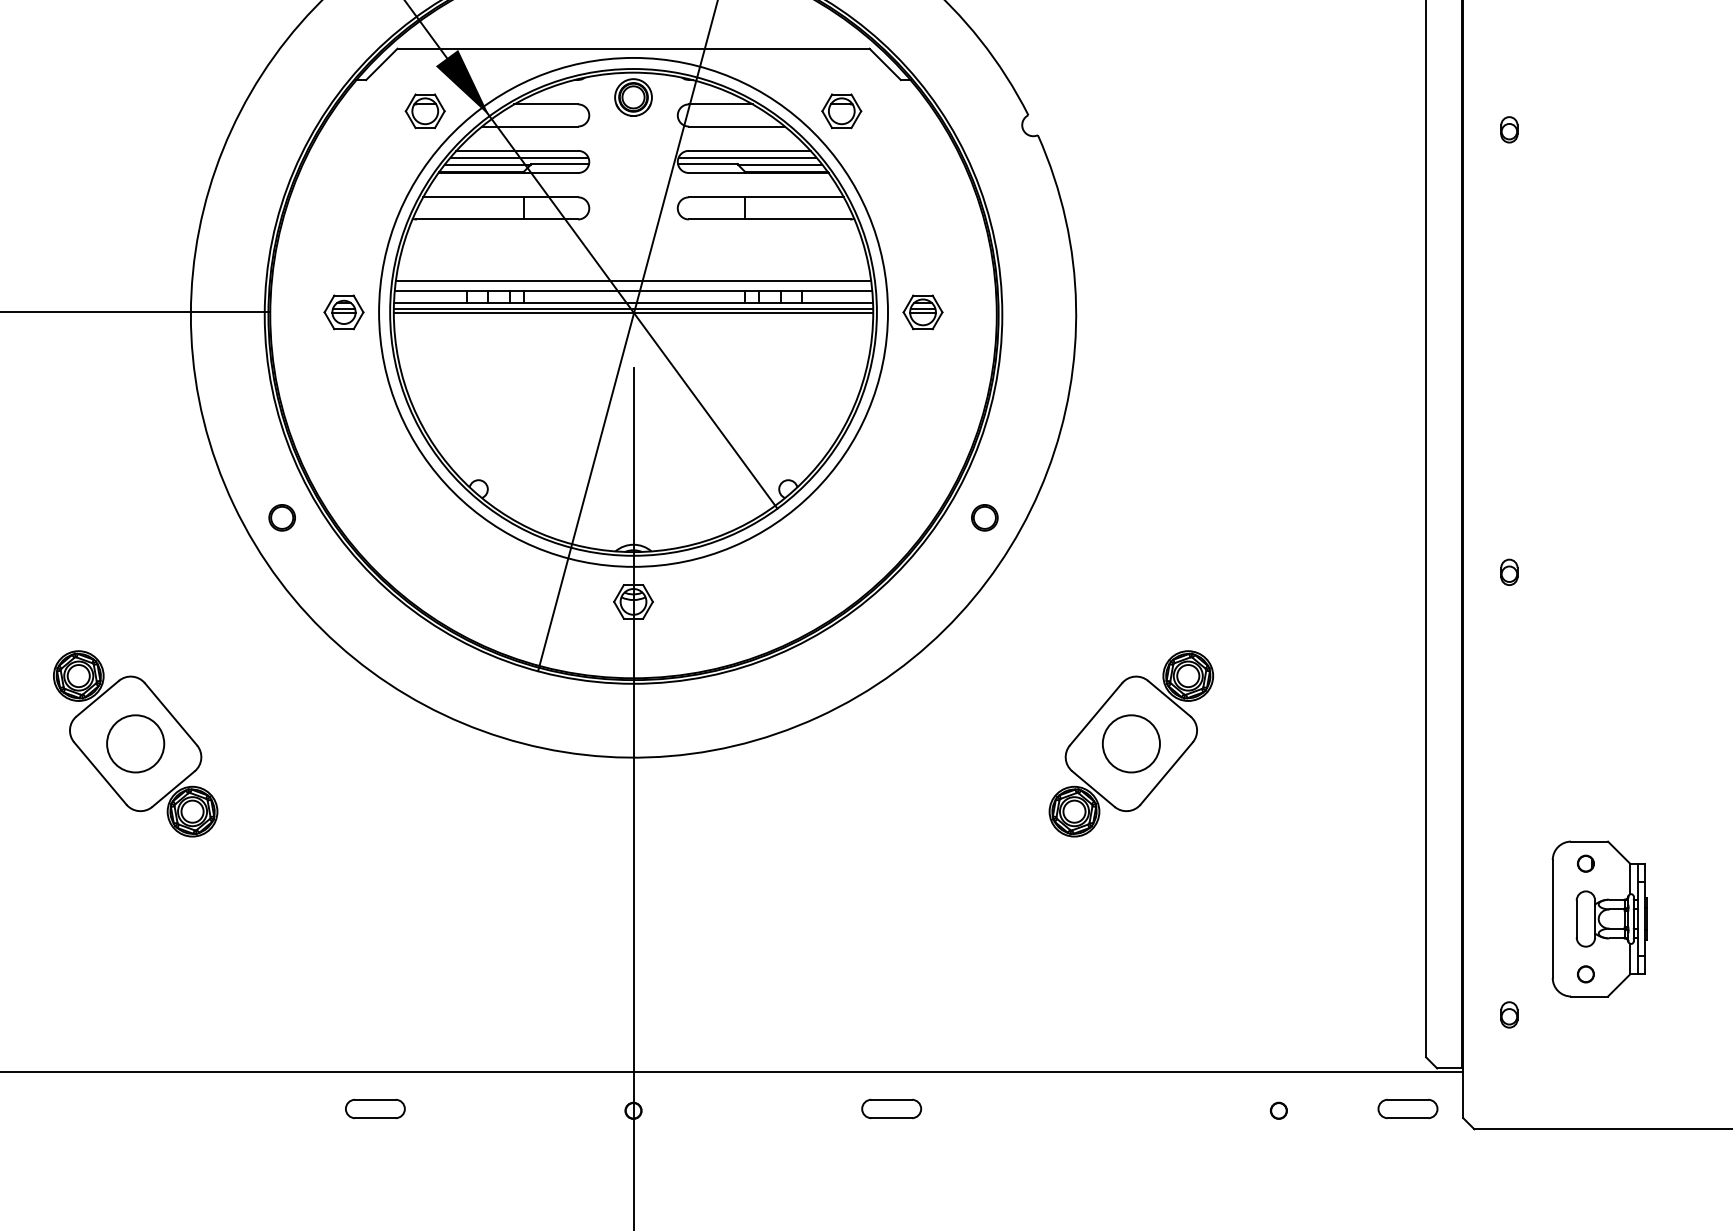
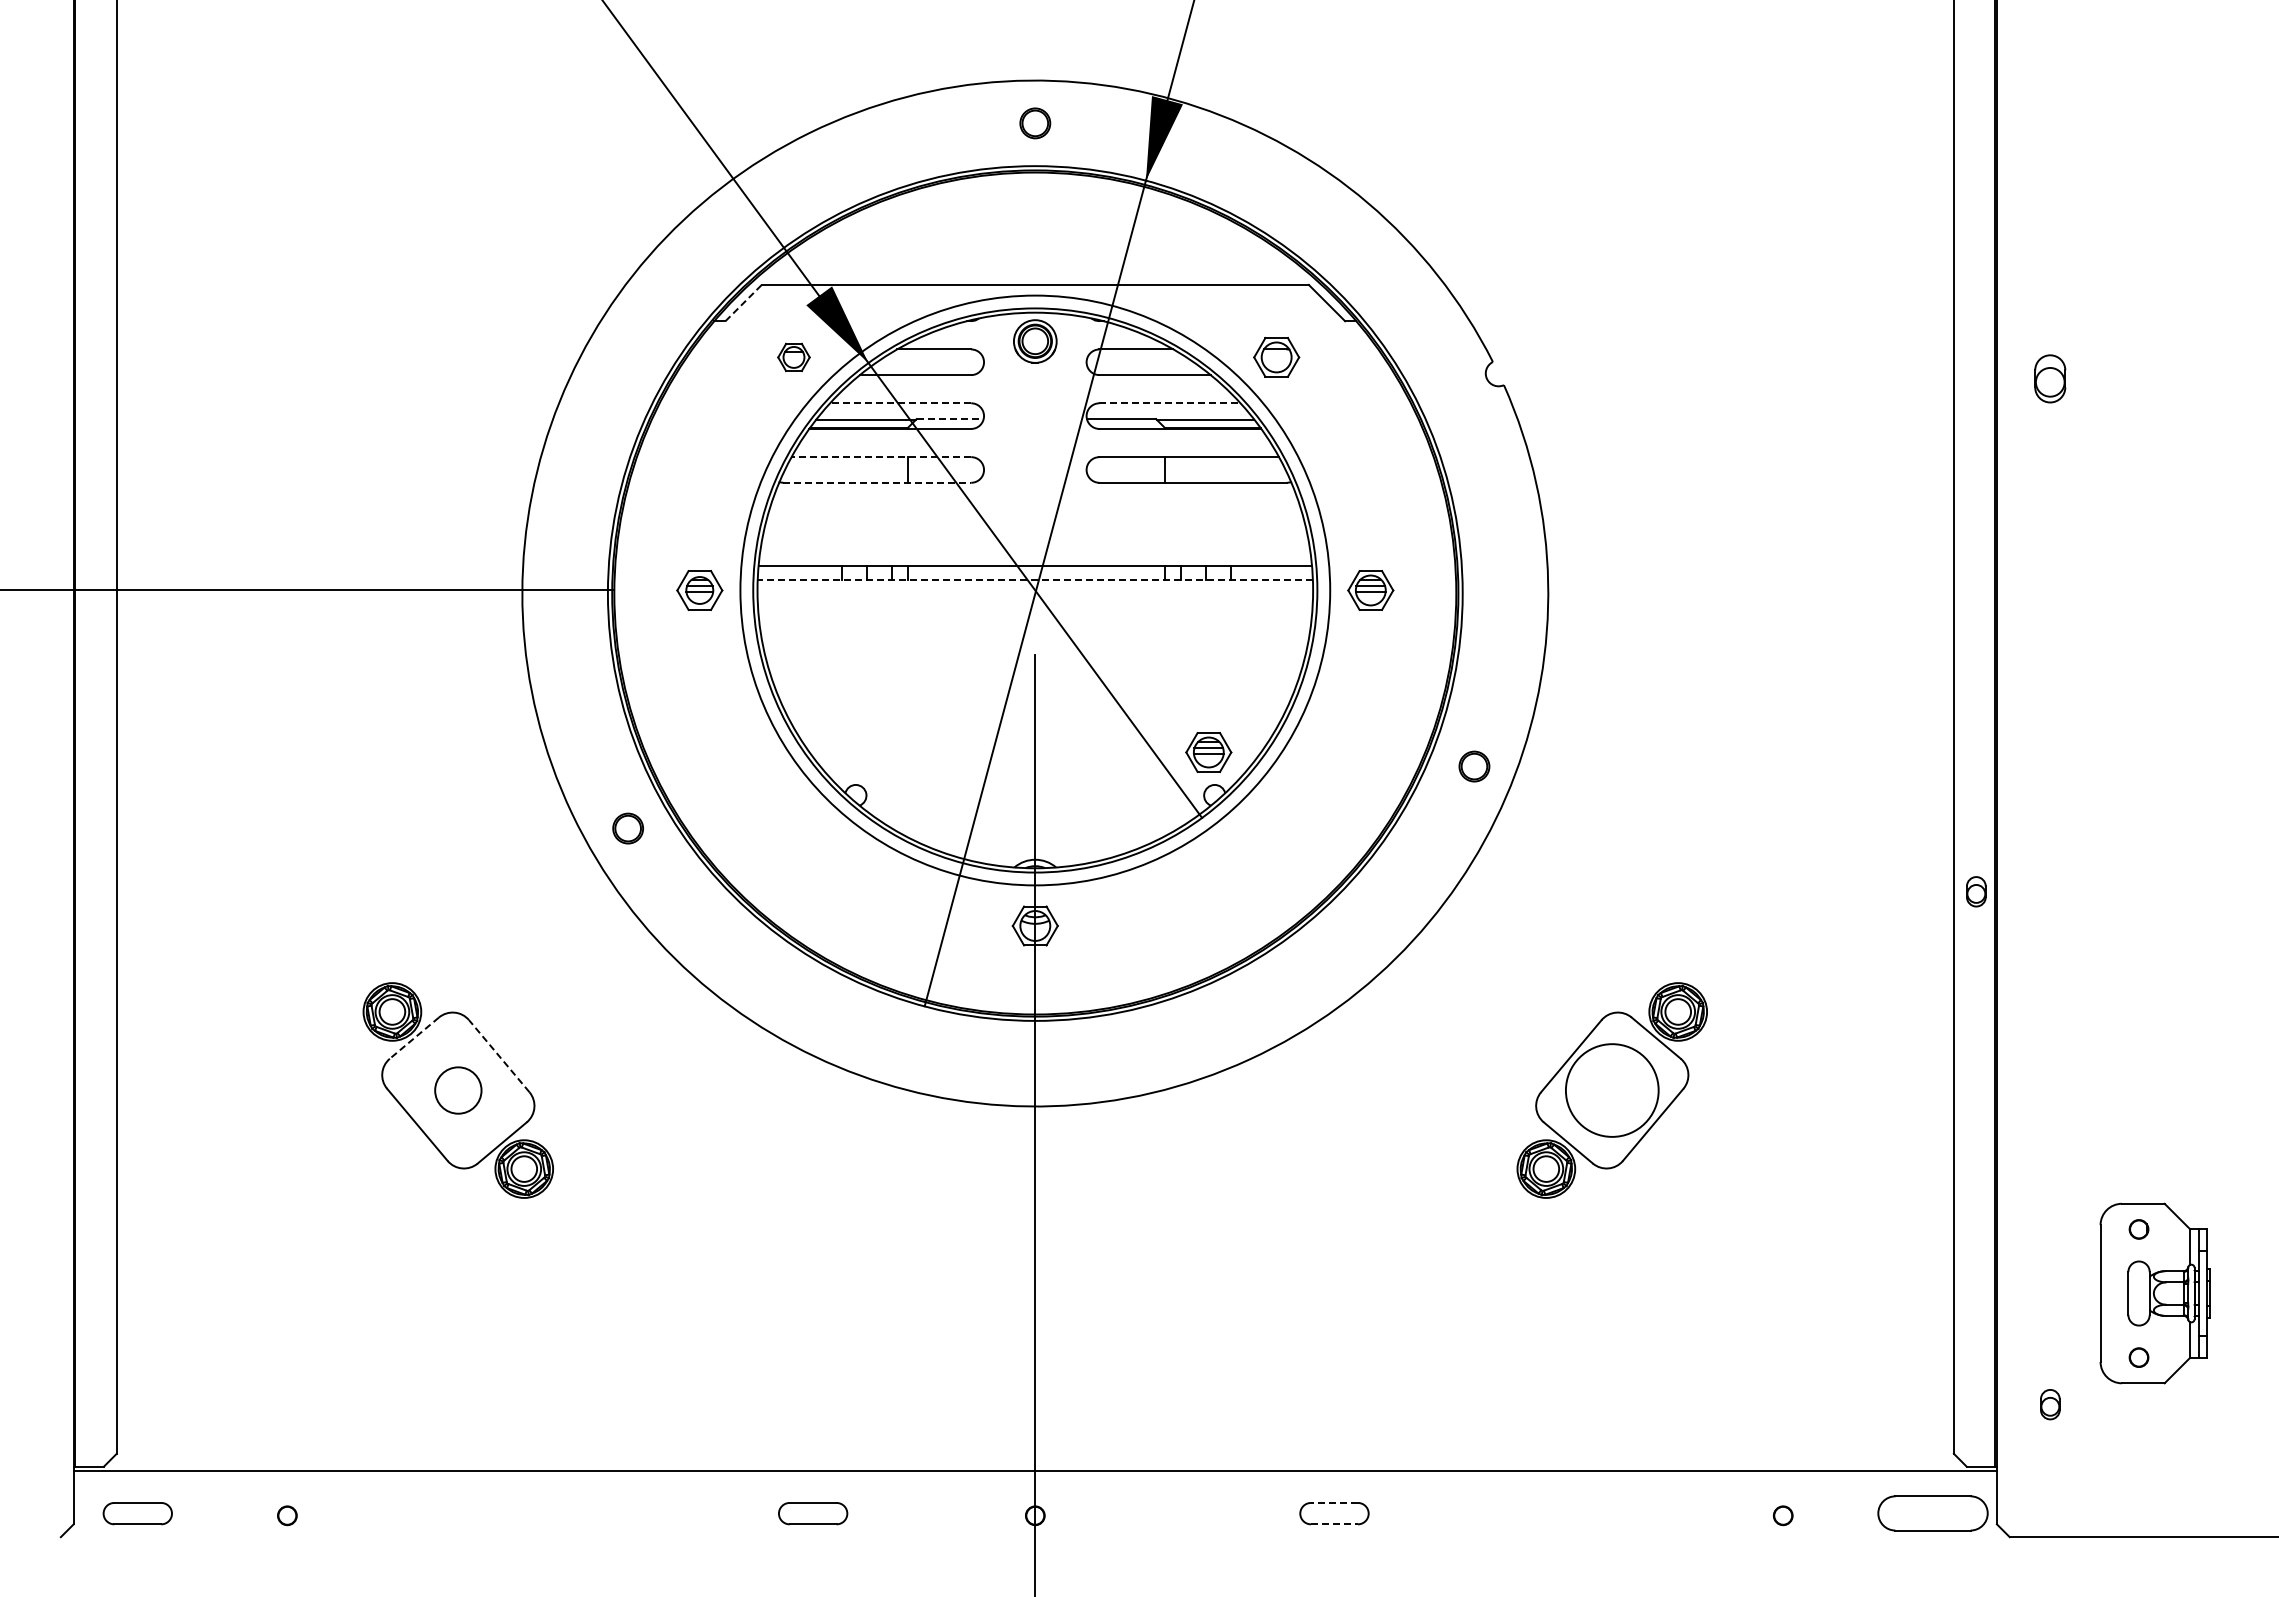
line: (381, 64) -> (743, 303), solid -> dashed
part: (424, 111) -> (793, 357), size x0.7
part: (1509, 129) -> (2050, 378), size x1.6
line: (517, 151) -> (900, 403), solid -> dashed
line: (750, 151) -> (1170, 403), solid -> dashed
line: (518, 157) -> (902, 411), removed
line: (747, 157) -> (1167, 411), removed
line: (560, 164) -> (950, 419), solid -> dashed
line: (500, 197) -> (881, 457), solid -> dashed
line: (497, 219) -> (877, 482), solid -> dashed
line: (632, 281) -> (1034, 554), removed
line: (633, 302) -> (1035, 579), solid -> dashed
line: (633, 308) -> (1035, 586), removed
line: (633, 313) -> (1035, 591), removed
part: (782, 452) -> (1208, 752), added
part: (984, 517) -> (1474, 766), moved
part: (1509, 572) -> (1976, 891), moved
line: (97, 698) -> (414, 1038), solid -> dashed
line: (170, 713) -> (498, 1055), solid -> dashed
circle: (135, 743) -> (458, 1090), size x0.7
circle: (1131, 743) -> (1612, 1090), size x1.4
line: (891, 1099) -> (1334, 1502), solid -> dashed
part: (375, 1108) -> (813, 1513), moved
part: (1407, 1108) -> (1932, 1513), size x1.6
line: (891, 1118) -> (1334, 1524), solid -> dashed

